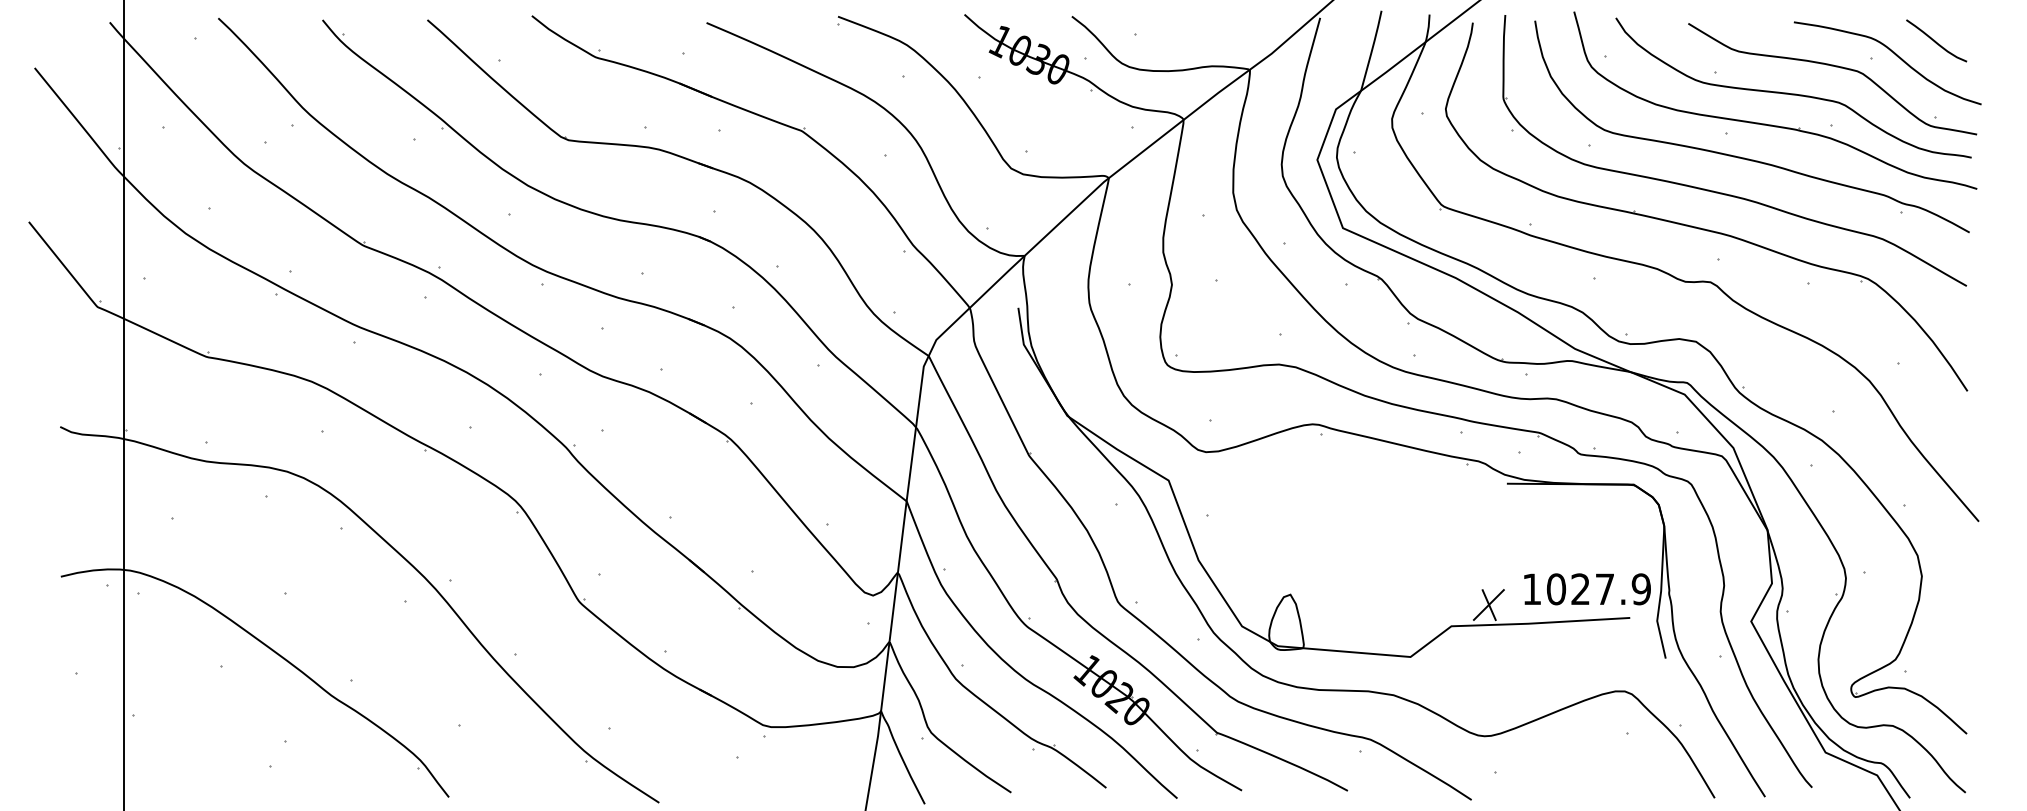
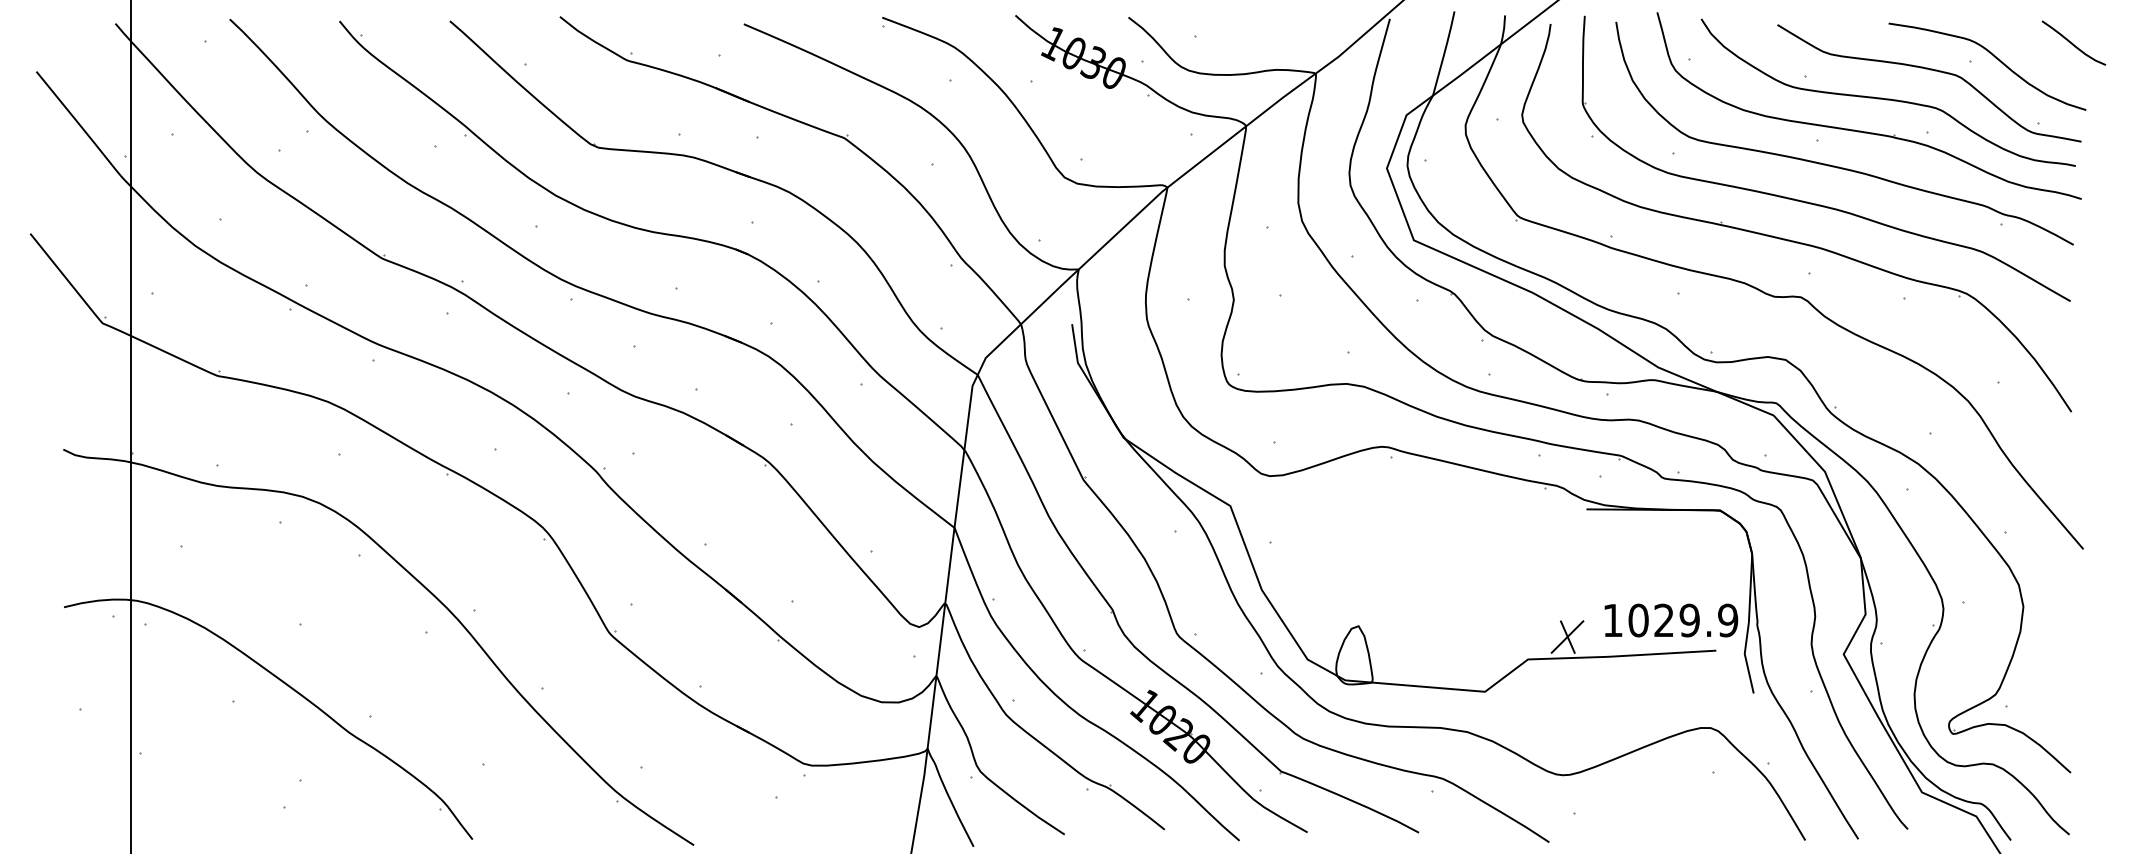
curve: (1935, 40) -> (2072, 42), moved
text: (1604, 589) -> (1689, 620), 1027.9 -> 1029.9

